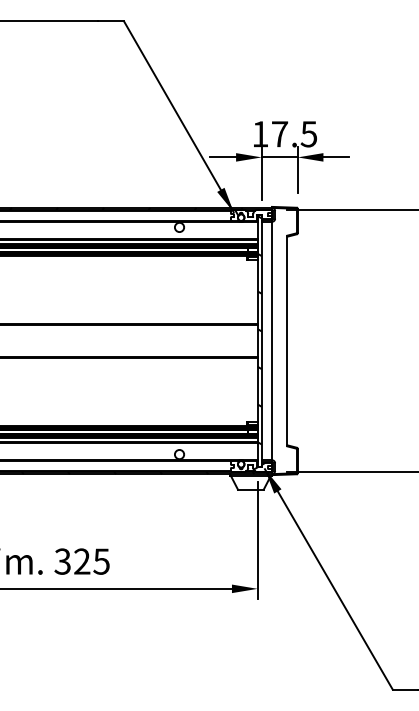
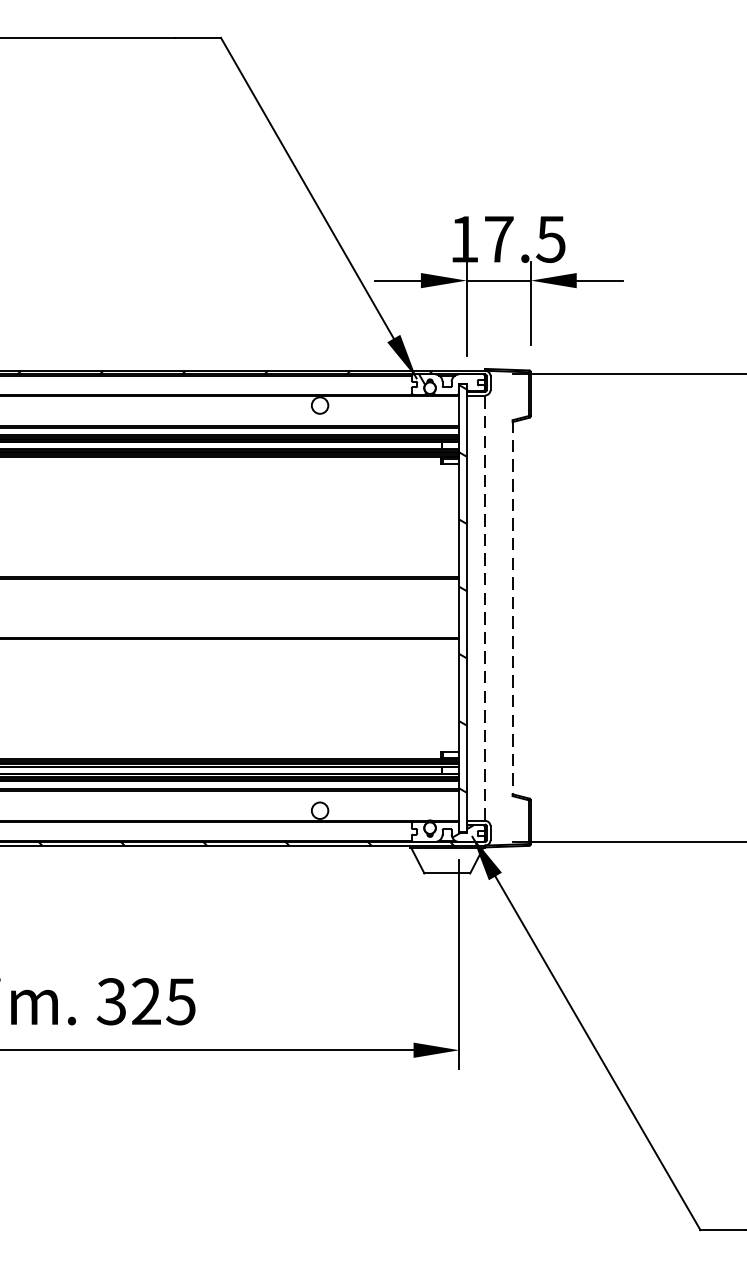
line: (272, 340) -> (485, 607), solid -> dashed
line: (287, 341) -> (512, 609), solid -> dashed

